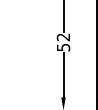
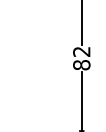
text: (63, 47) -> (81, 65), 52 -> 82

